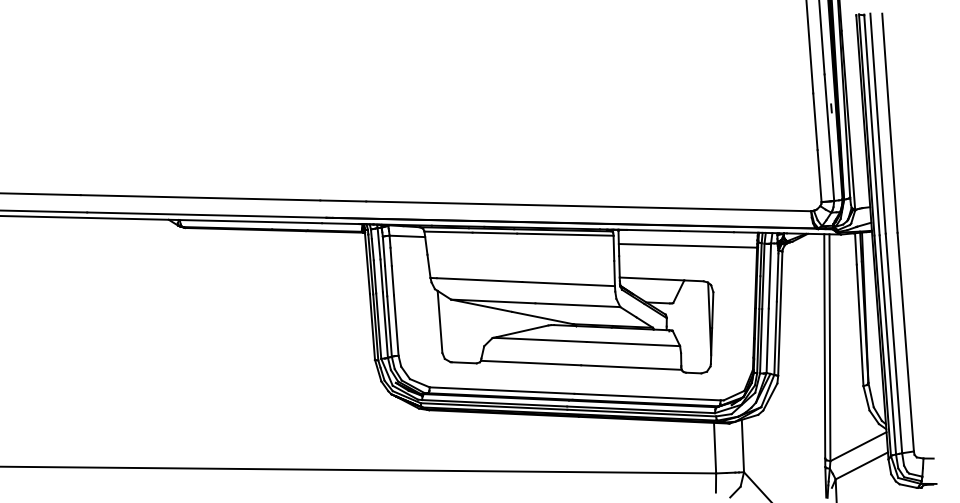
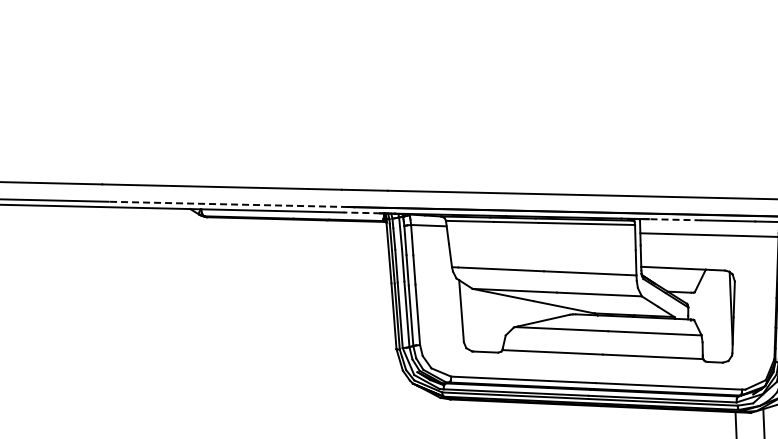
line: (206, 215) -> (228, 204), solid -> dashed
line: (339, 223) -> (361, 212), solid -> dashed
line: (653, 230) -> (675, 219), solid -> dashed

